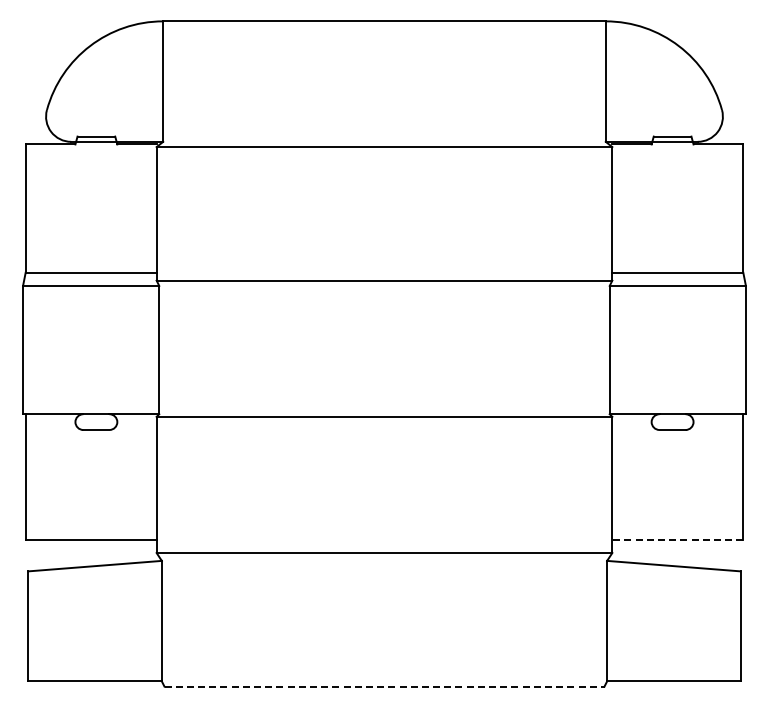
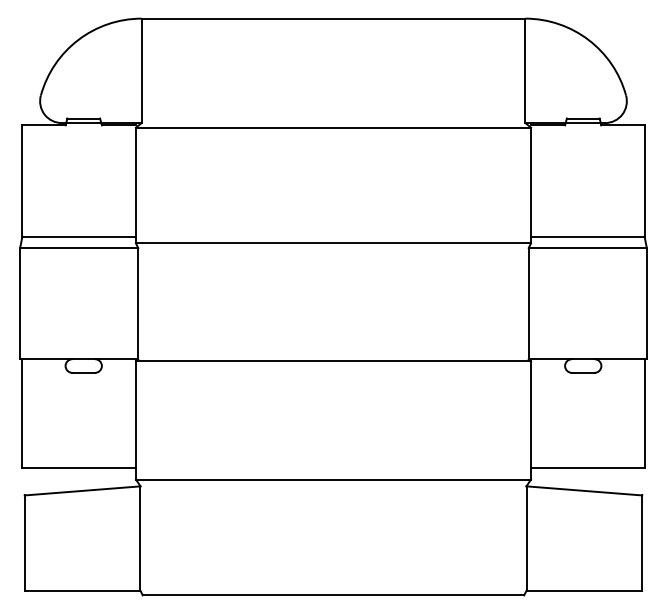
line: (677, 539) -> (587, 467), dashed -> solid
line: (384, 686) -> (333, 595), dashed -> solid

